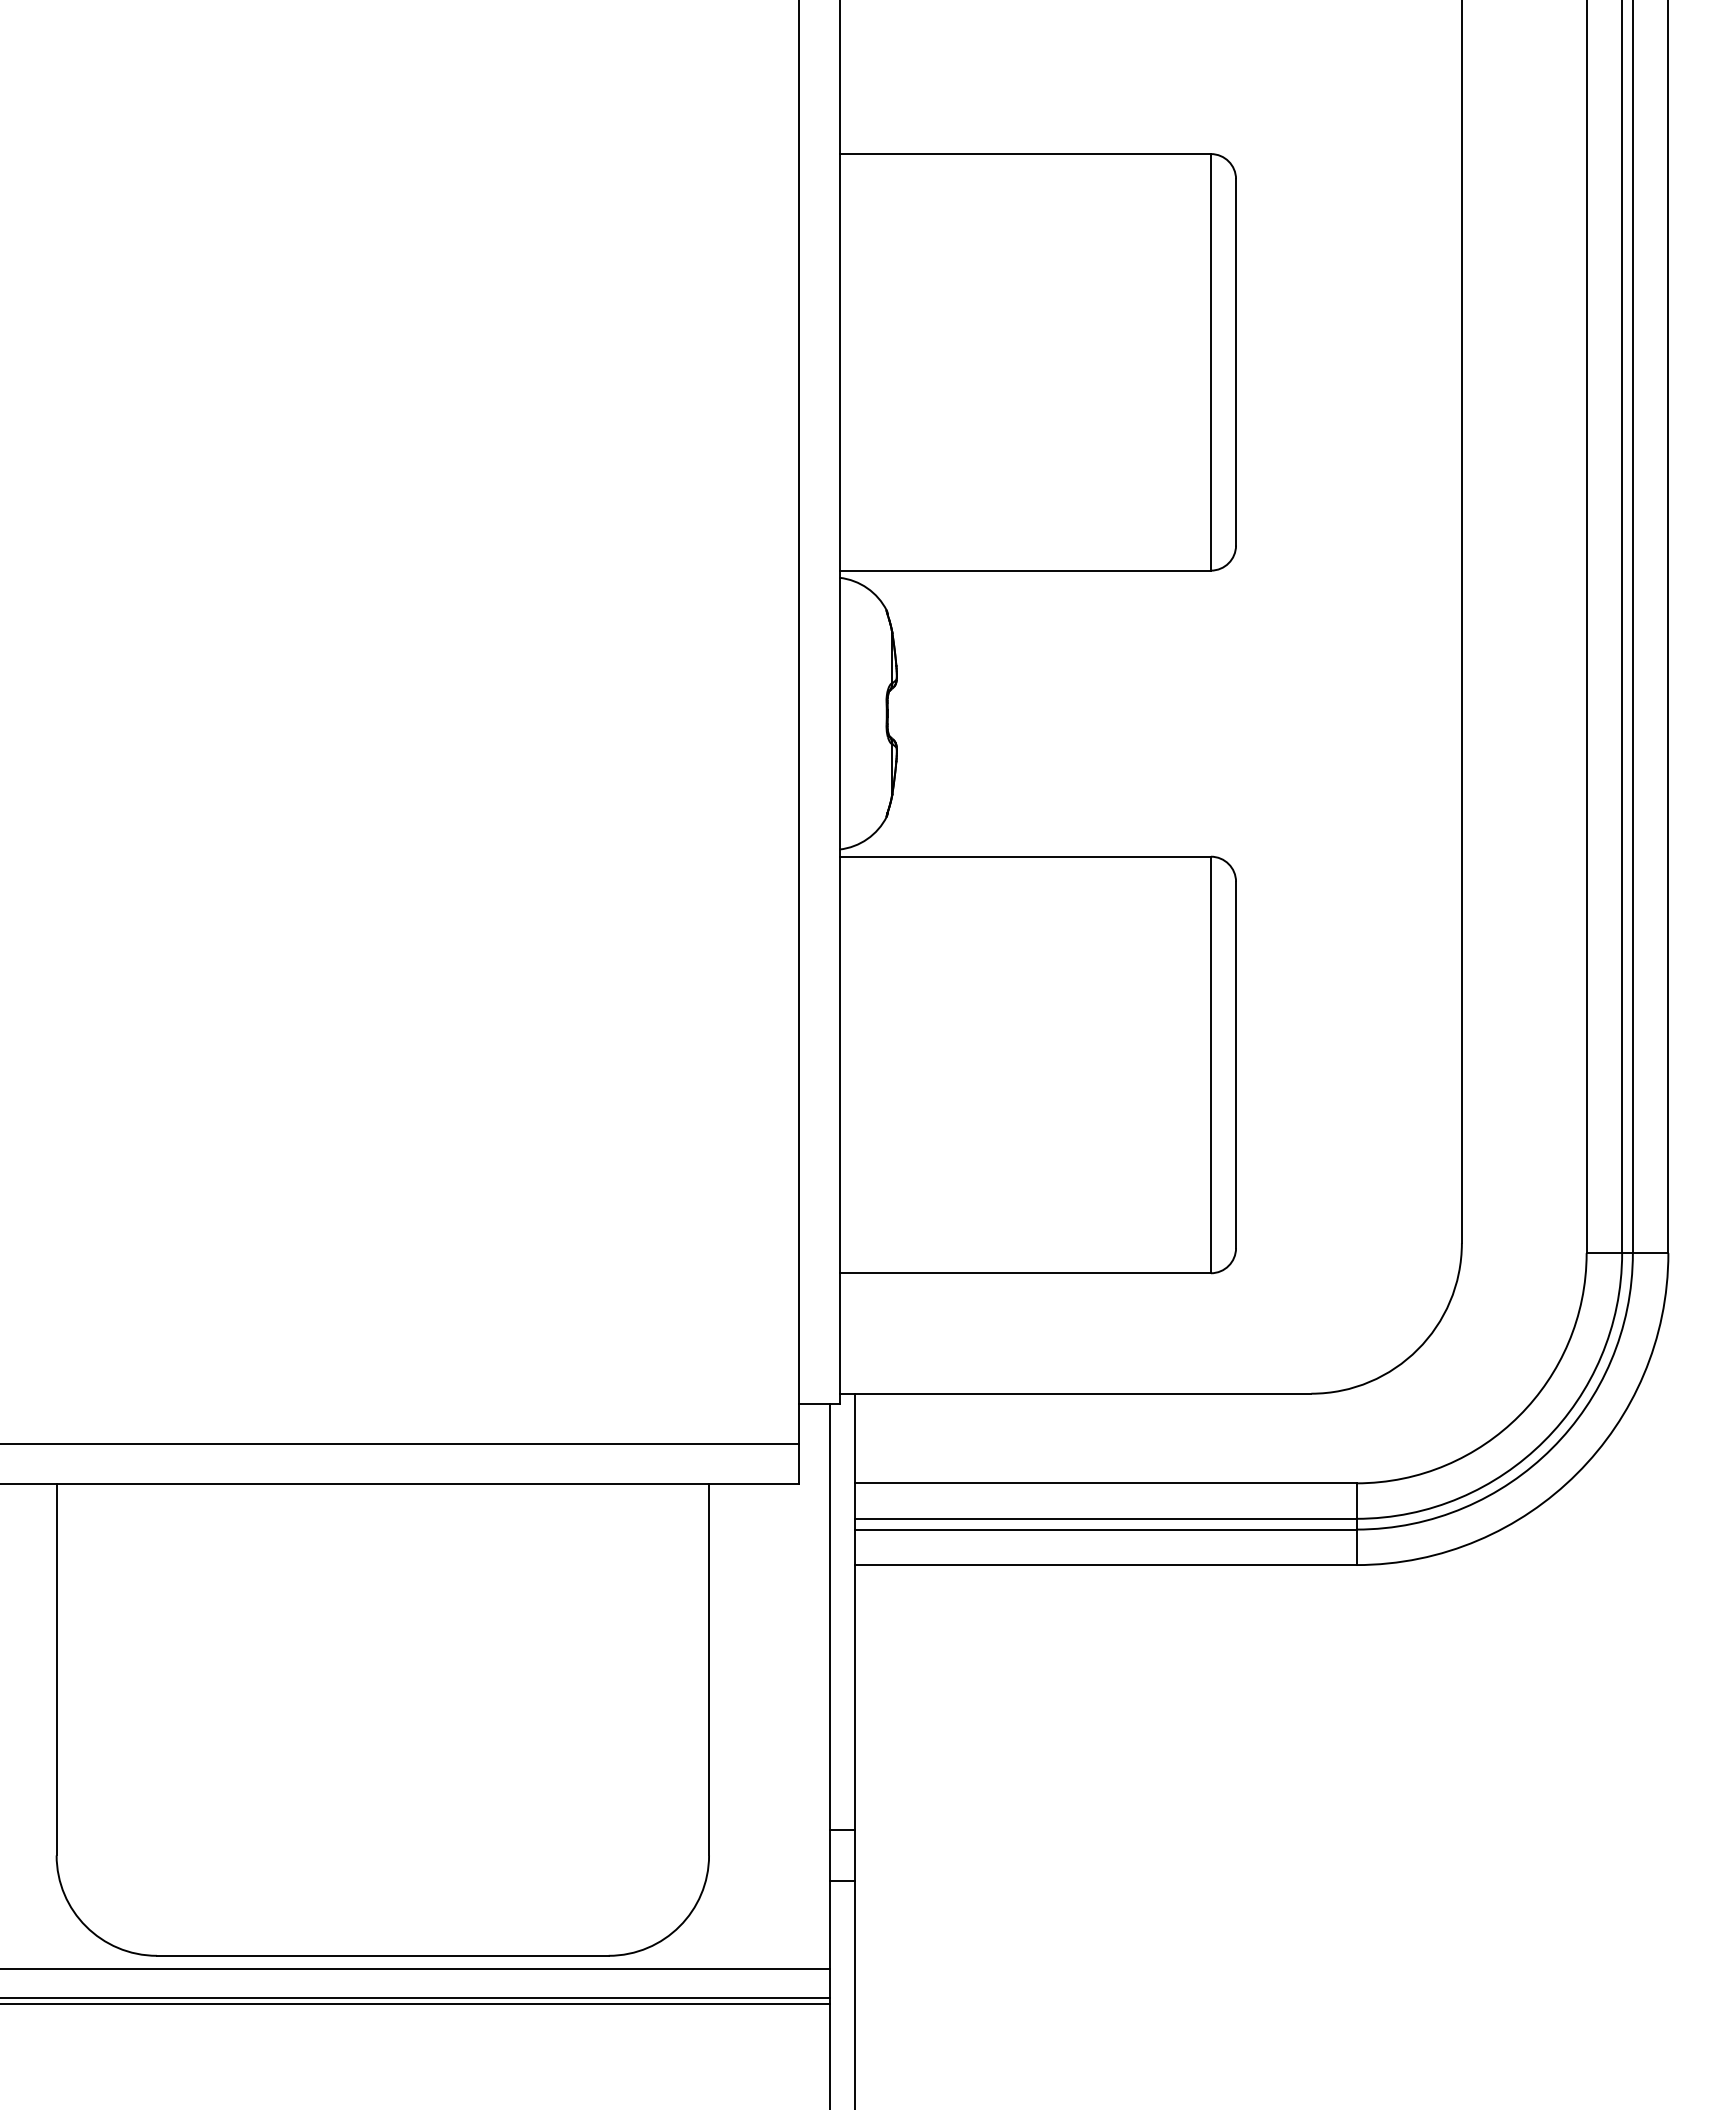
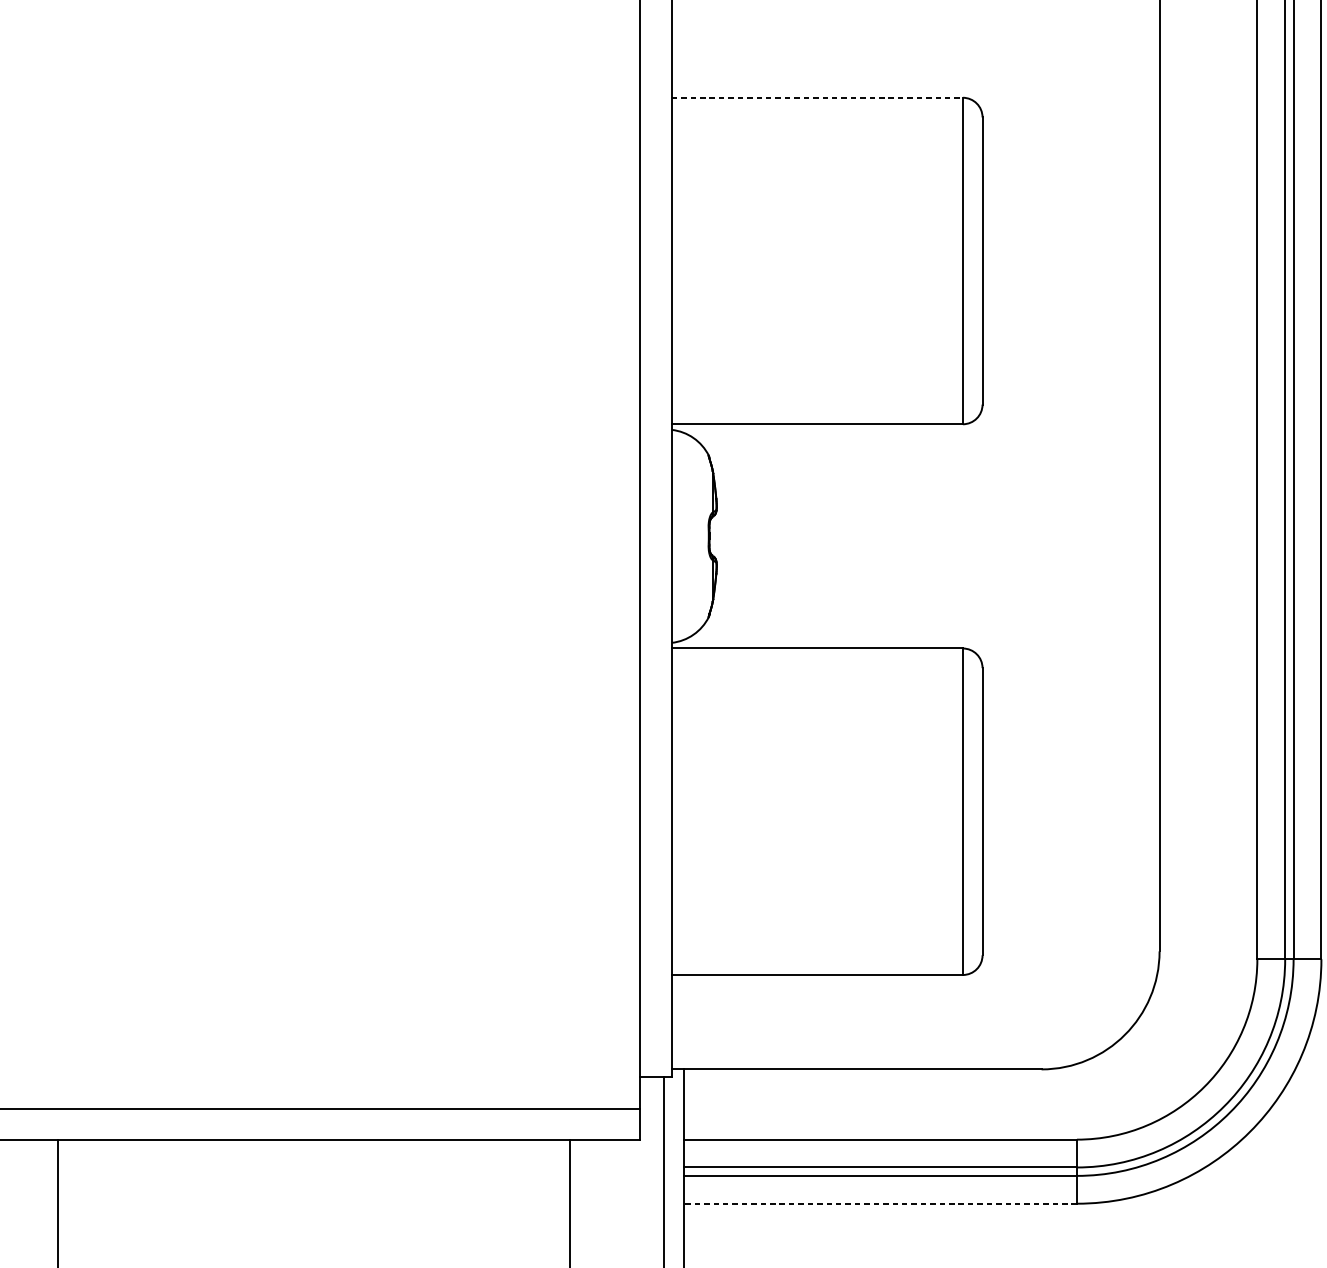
line: (1025, 154) -> (817, 98), solid -> dashed
line: (1105, 1565) -> (880, 1204), solid -> dashed

